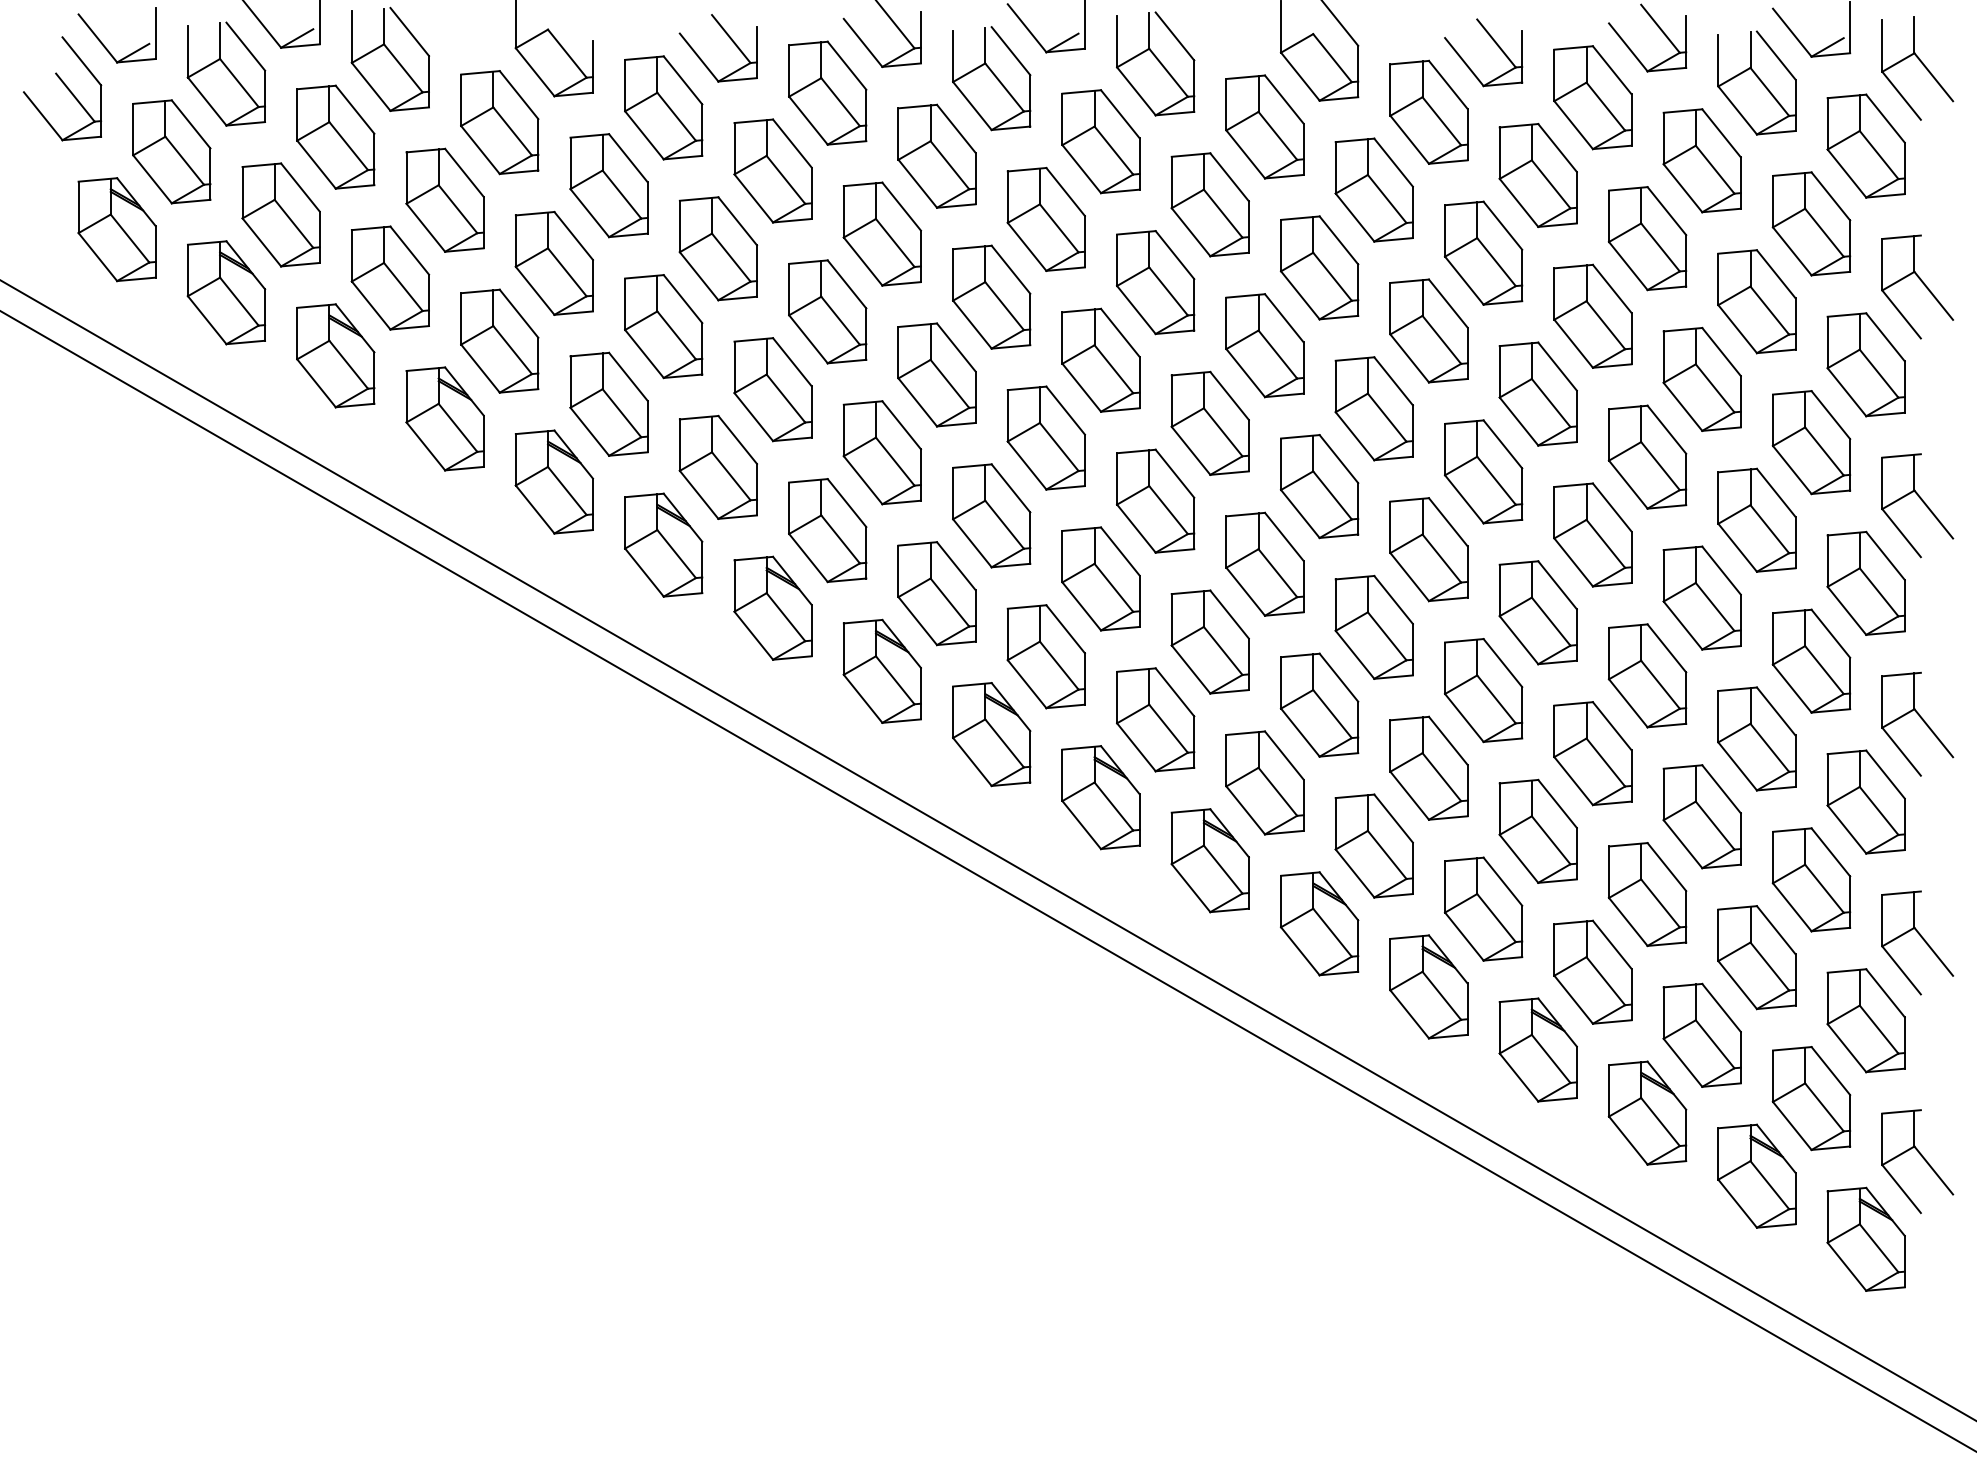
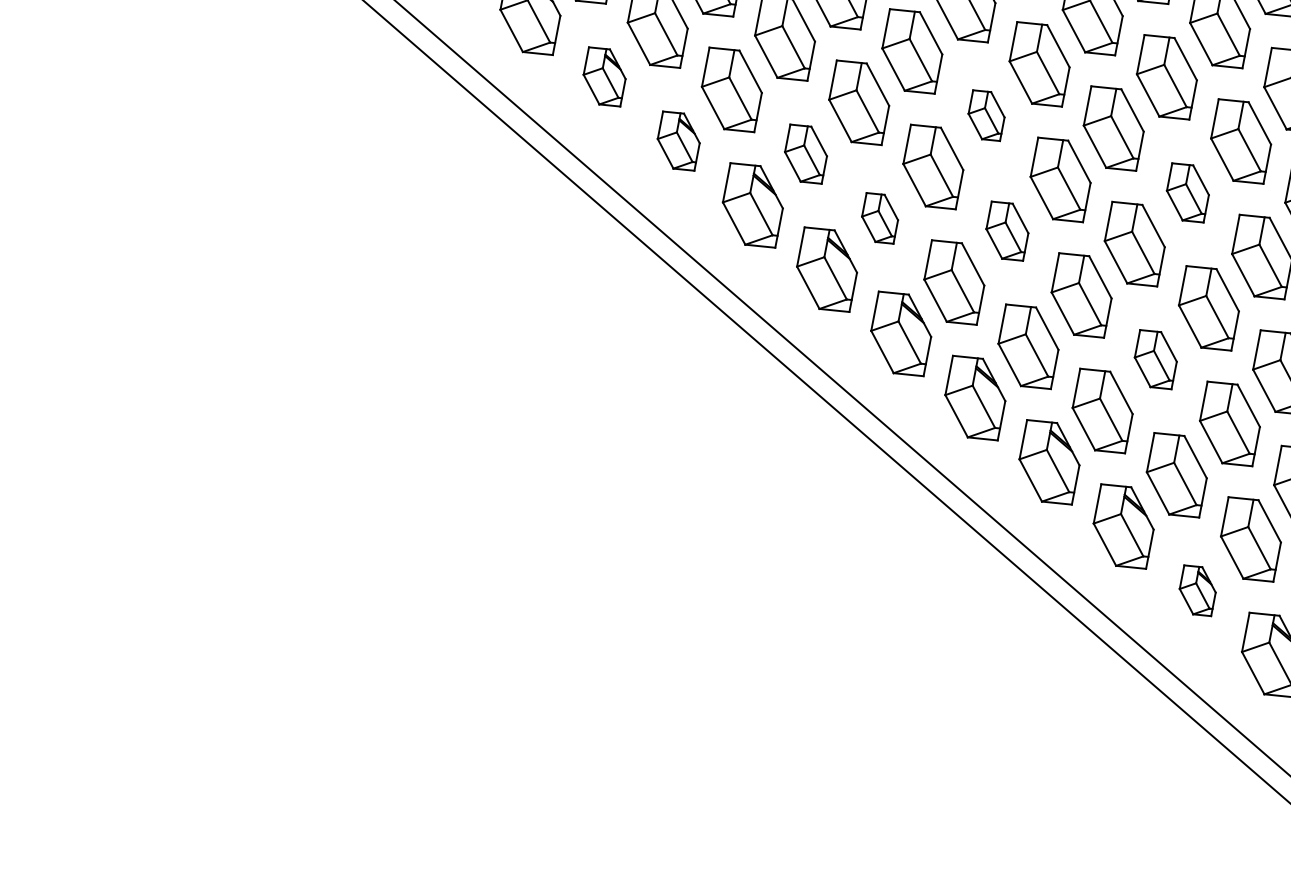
part: (1155, 500) -> (986, 115), size x0.6
part: (663, 544) -> (604, 76), size x0.7
part: (1428, 549) -> (1187, 192), size x0.7
part: (936, 593) -> (805, 153), size x0.7
part: (772, 607) -> (678, 140), size x0.7
part: (1209, 641) -> (1006, 230), size x0.7
part: (1045, 656) -> (879, 218), size x0.6
part: (1428, 767) -> (1155, 359), size x0.7
part: (1537, 1049) -> (1197, 590), size x0.6

